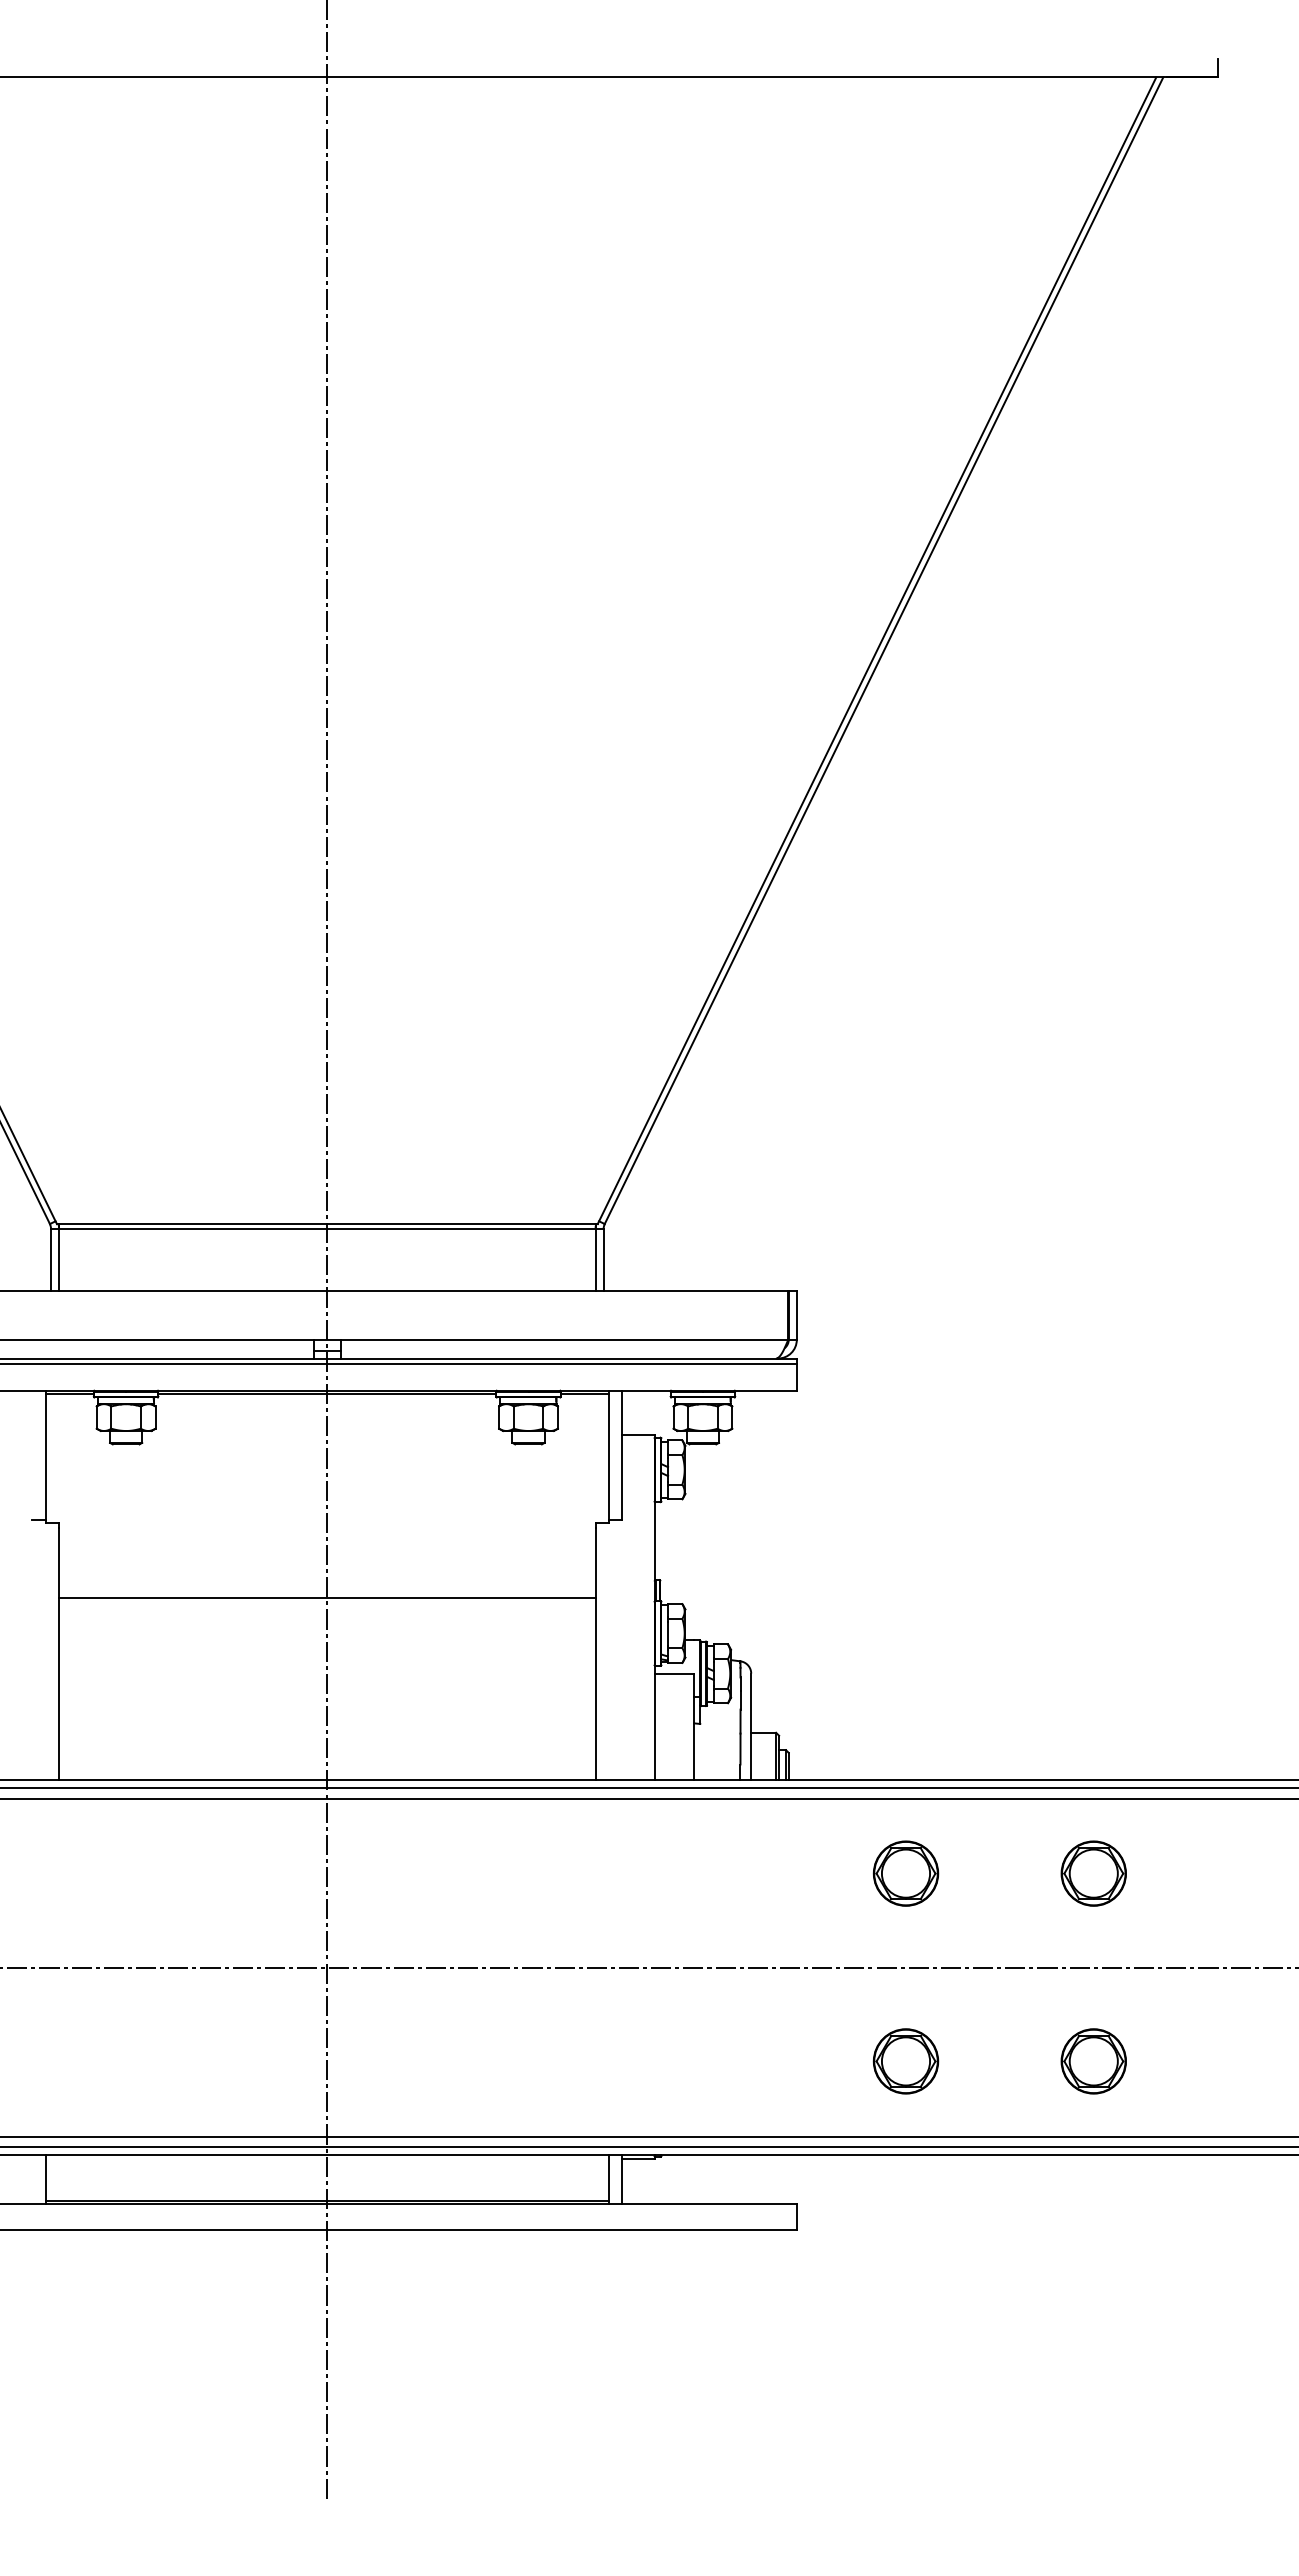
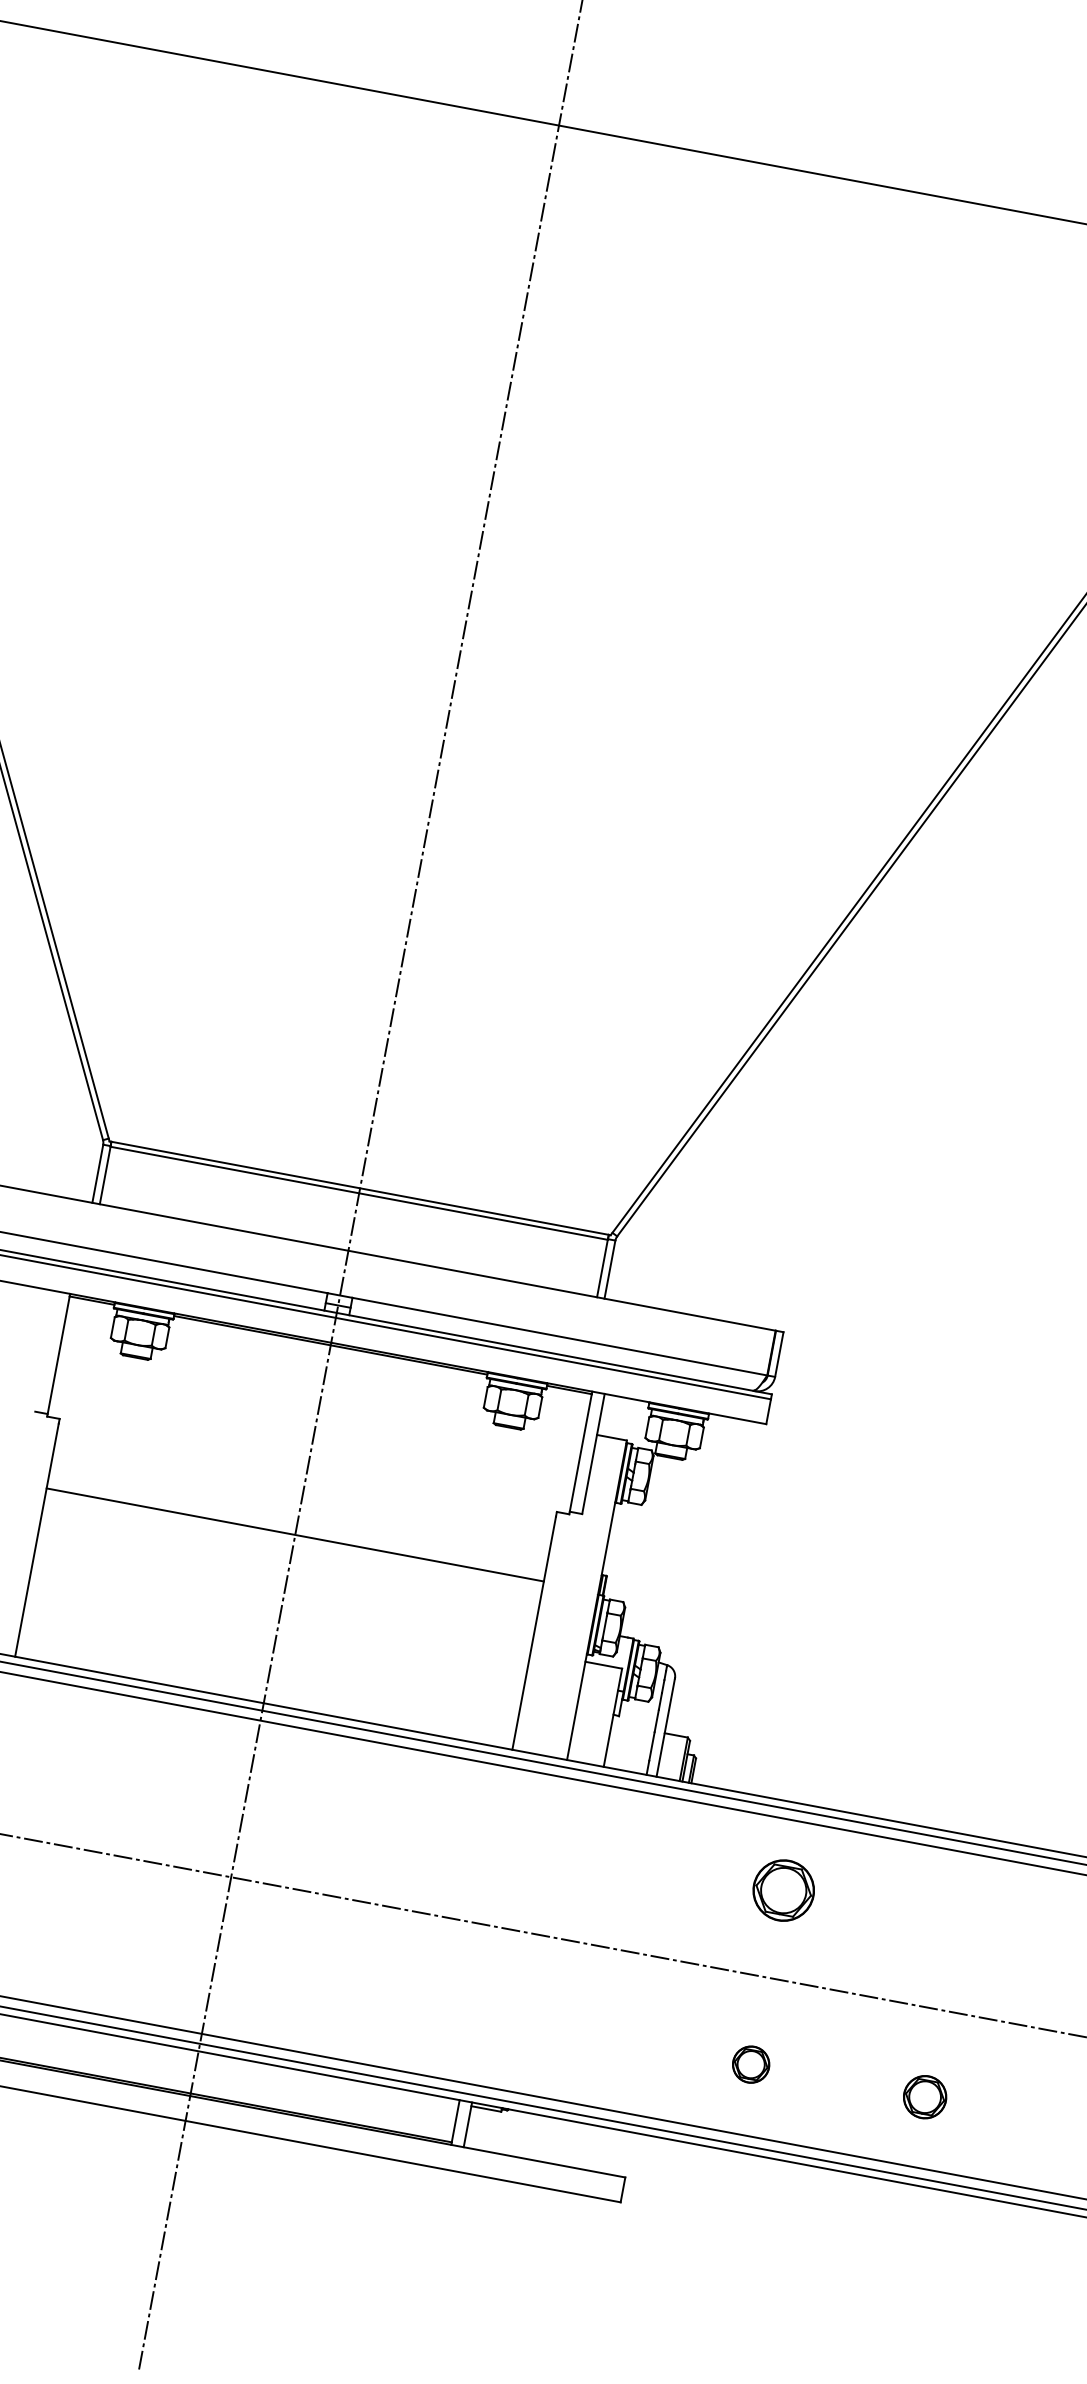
part: (1093, 1873) -> (957, 1923), removed
part: (905, 2061) -> (750, 2064), size x0.6
part: (1093, 2061) -> (924, 2097), size x0.7

